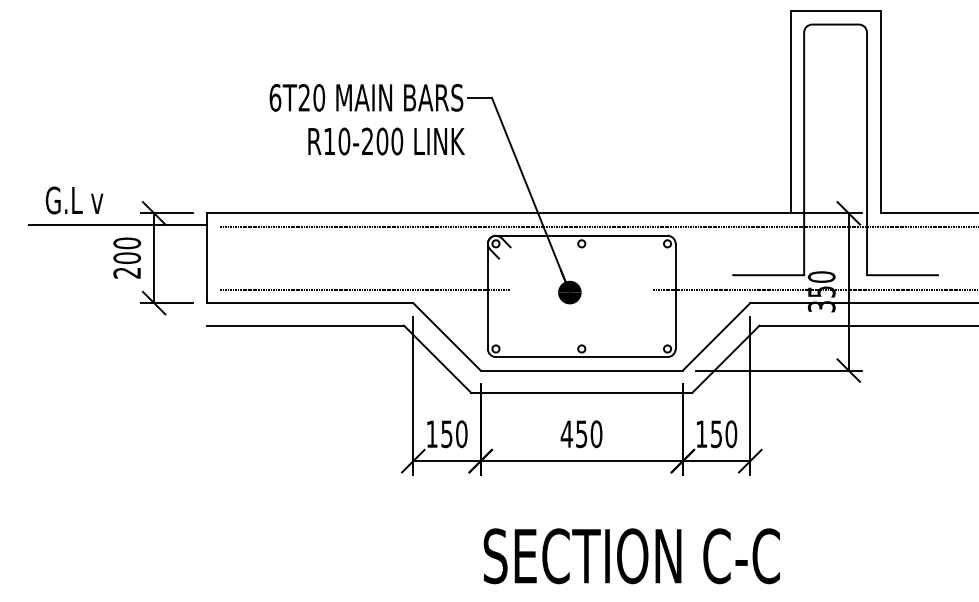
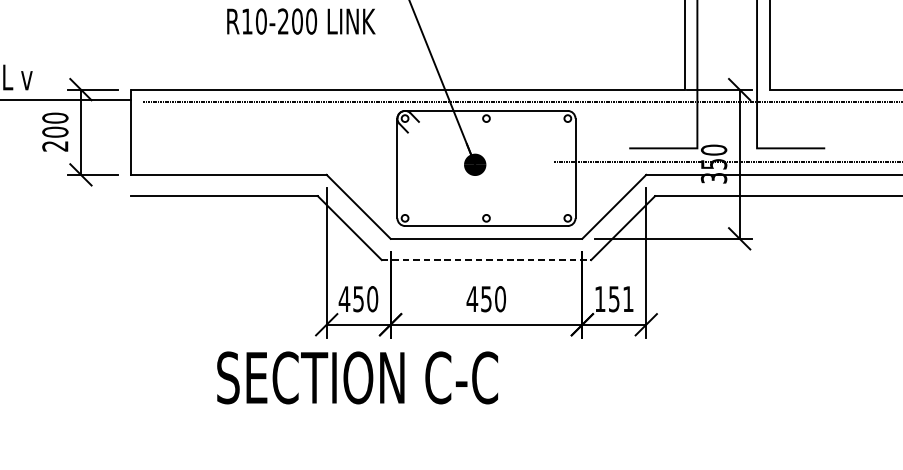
line: (365, 289) -> (281, 161), removed
line: (582, 393) -> (487, 260), solid -> dashed
text: (432, 433) -> (344, 298), 150 -> 450
text: (731, 434) -> (628, 299), 150 -> 151
text: (631, 556) -> (357, 378), moved

